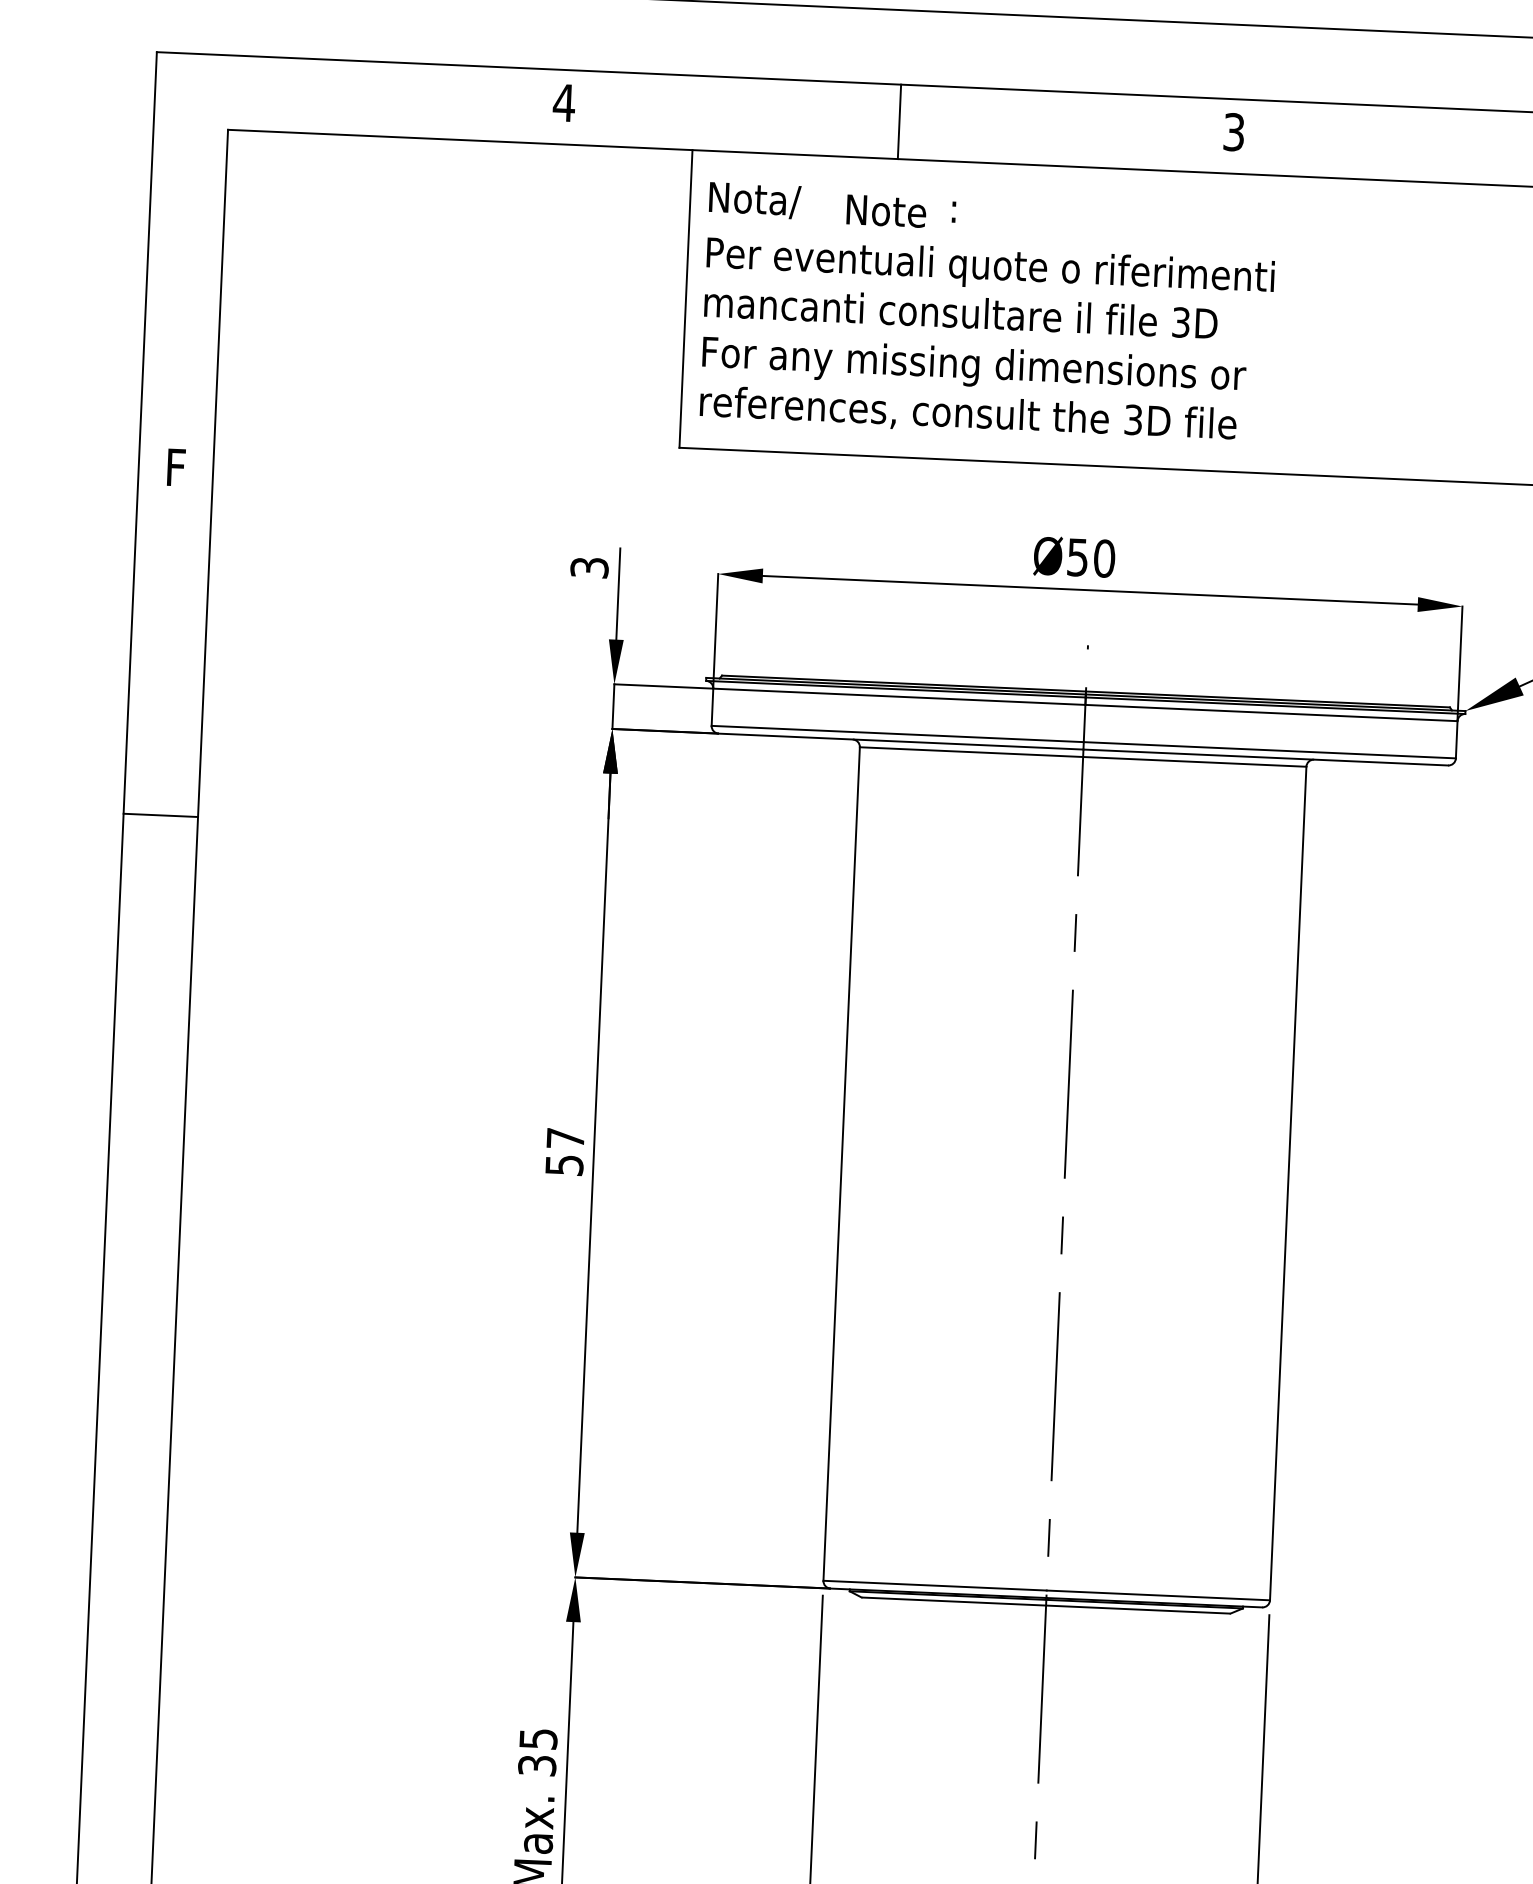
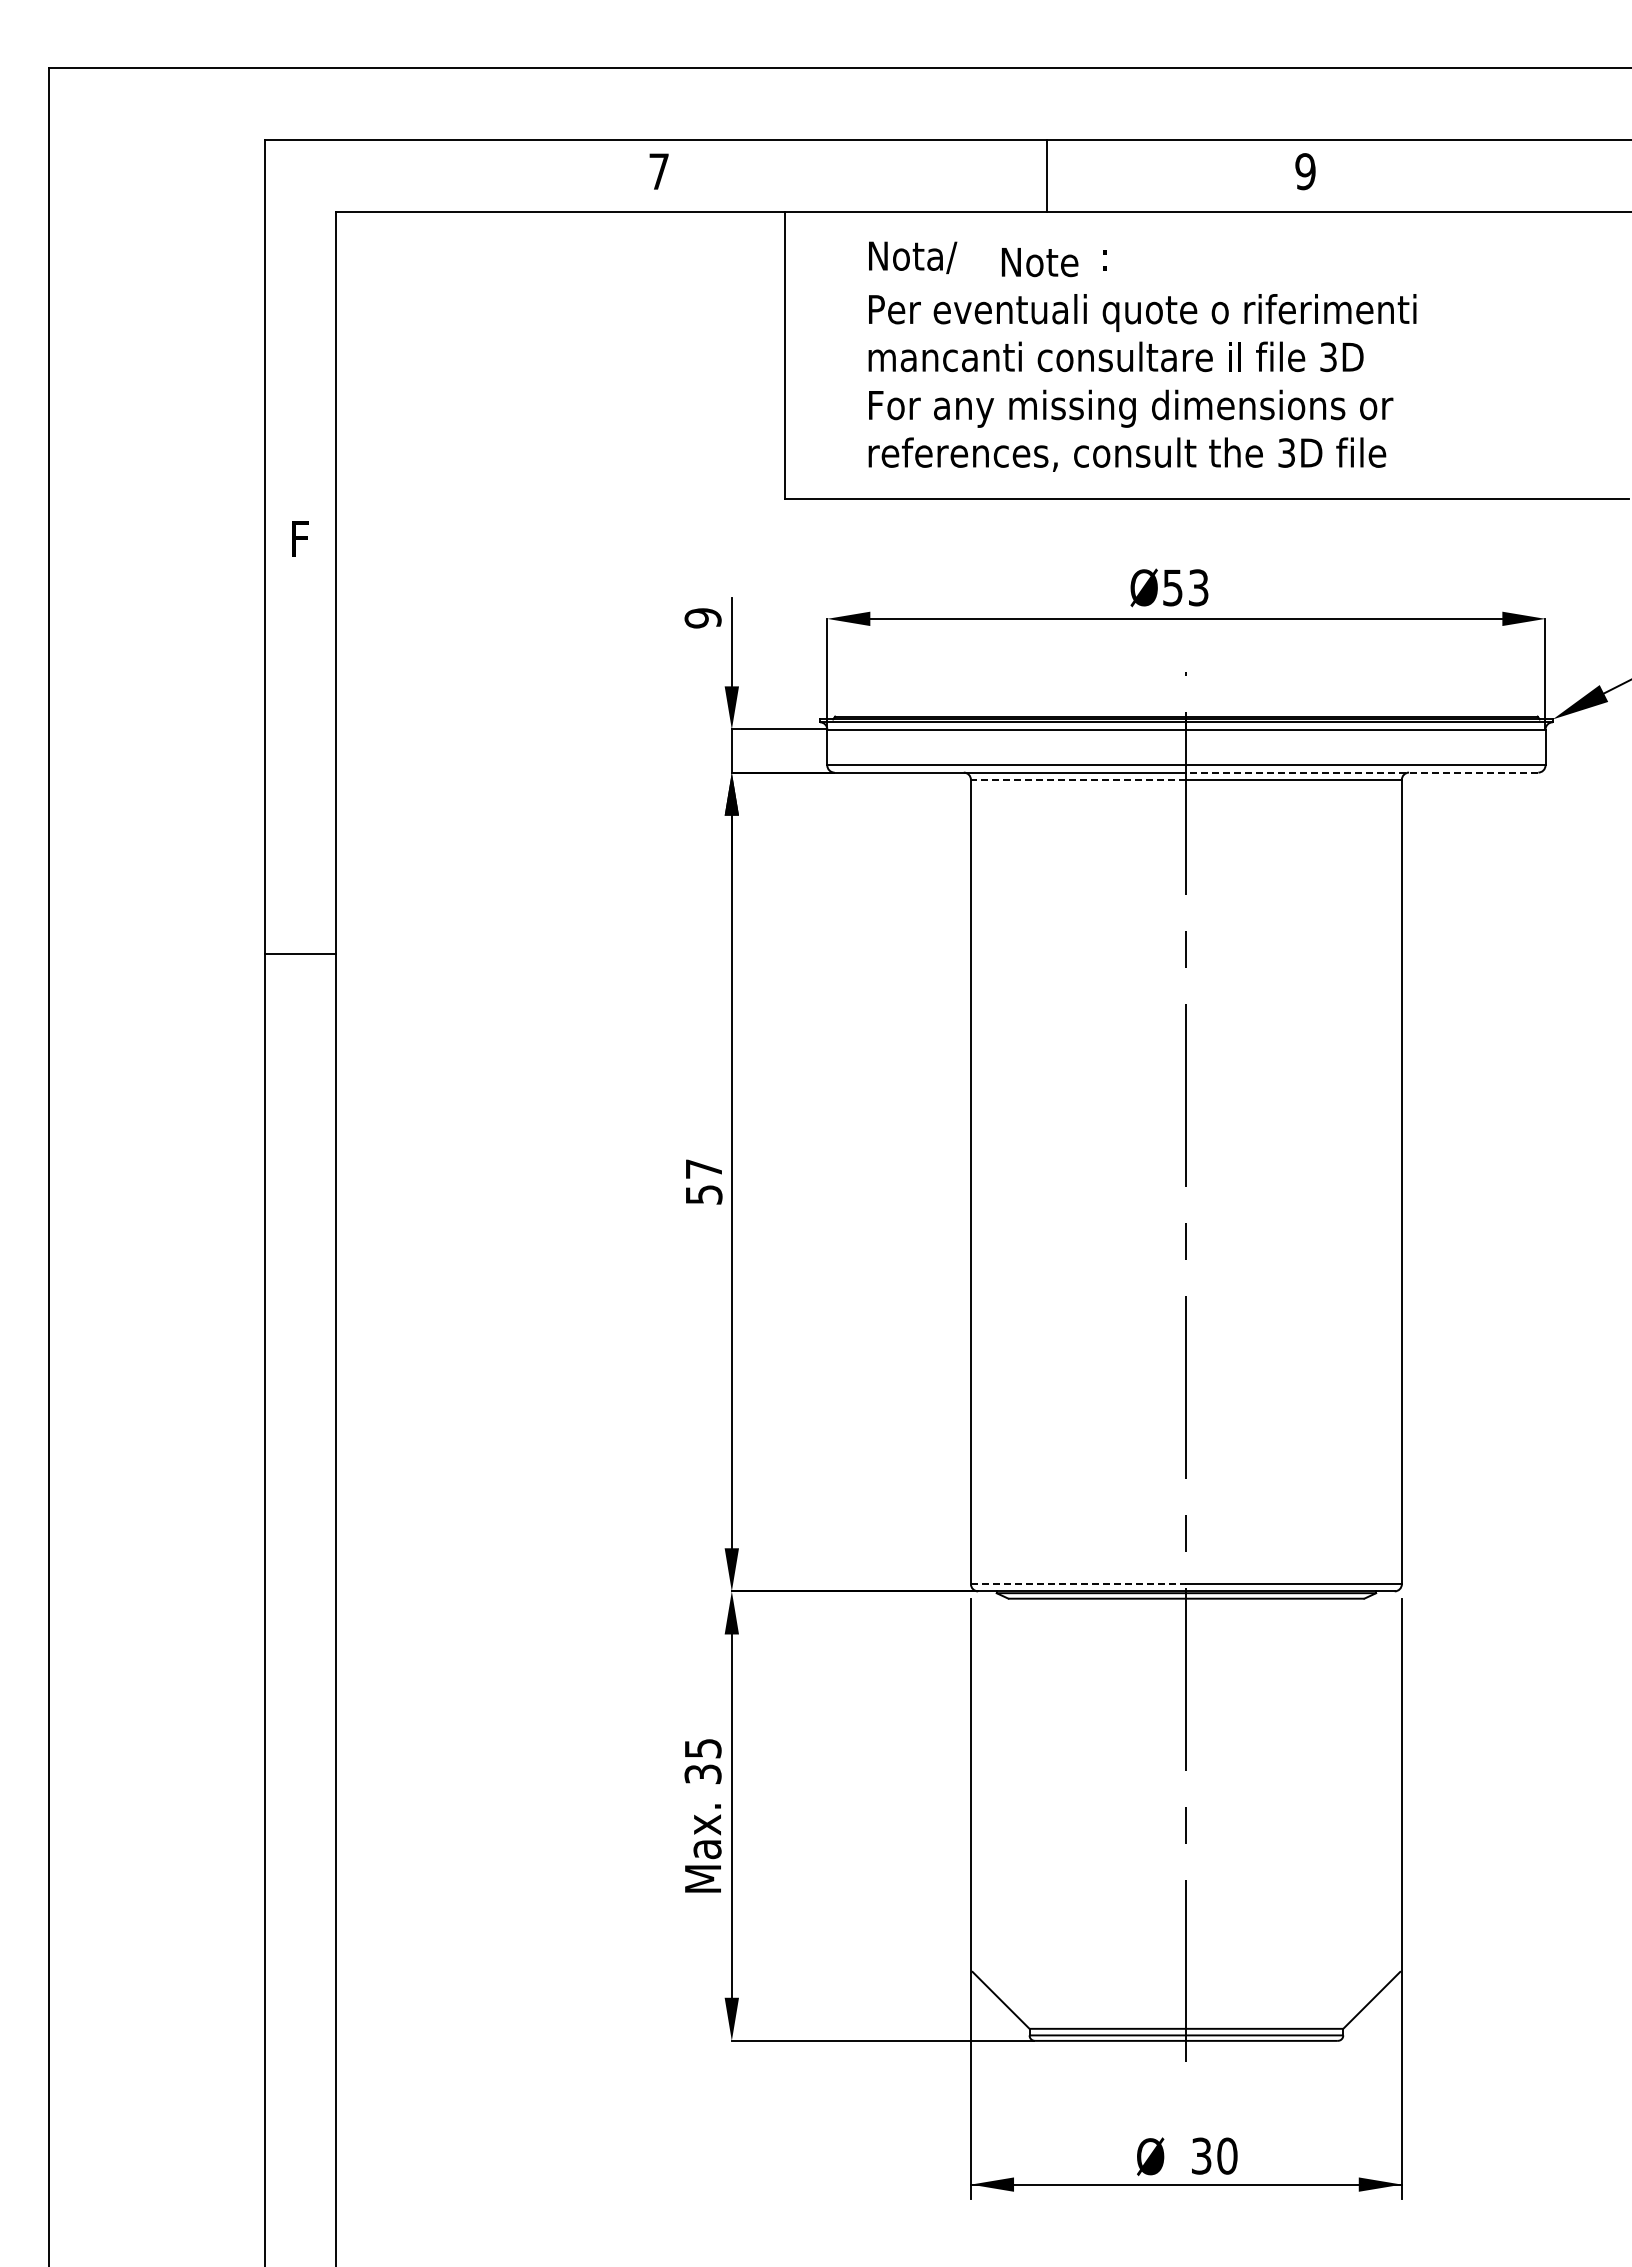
text: (563, 102) -> (658, 171), 4 -> 7
line: (899, 121) -> (1046, 175), moved
text: (1234, 132) -> (1305, 171), 3 -> 9
text: (988, 313) -> (1142, 356), moved
text: (1104, 558) -> (1198, 587), Ø50 -> Ø53
text: (588, 567) -> (702, 618), 3 -> 9
line: (971, 751) -> (1078, 779), solid -> dashed
line: (1265, 757) -> (1362, 772), solid -> dashed
line: (160, 815) -> (300, 953), moved
line: (934, 1585) -> (1078, 1584), solid -> dashed

